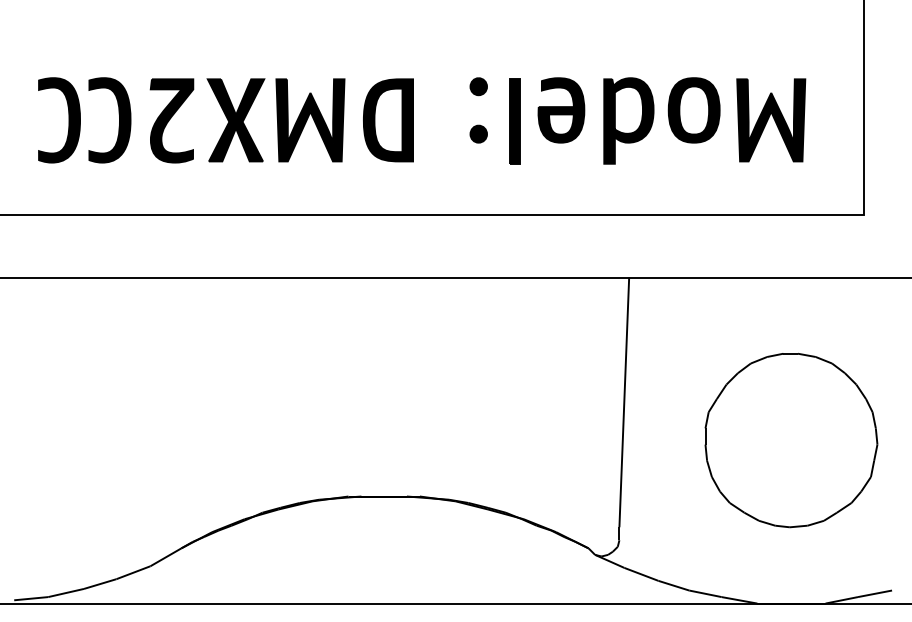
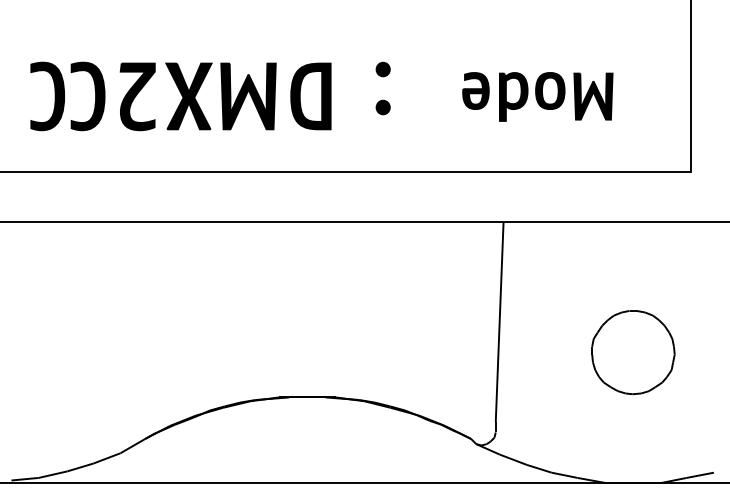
part: (671, 120) -> (537, 96), size x0.7
part: (515, 121) -> (412, 97), removed
part: (791, 440) -> (633, 352), size x0.6

